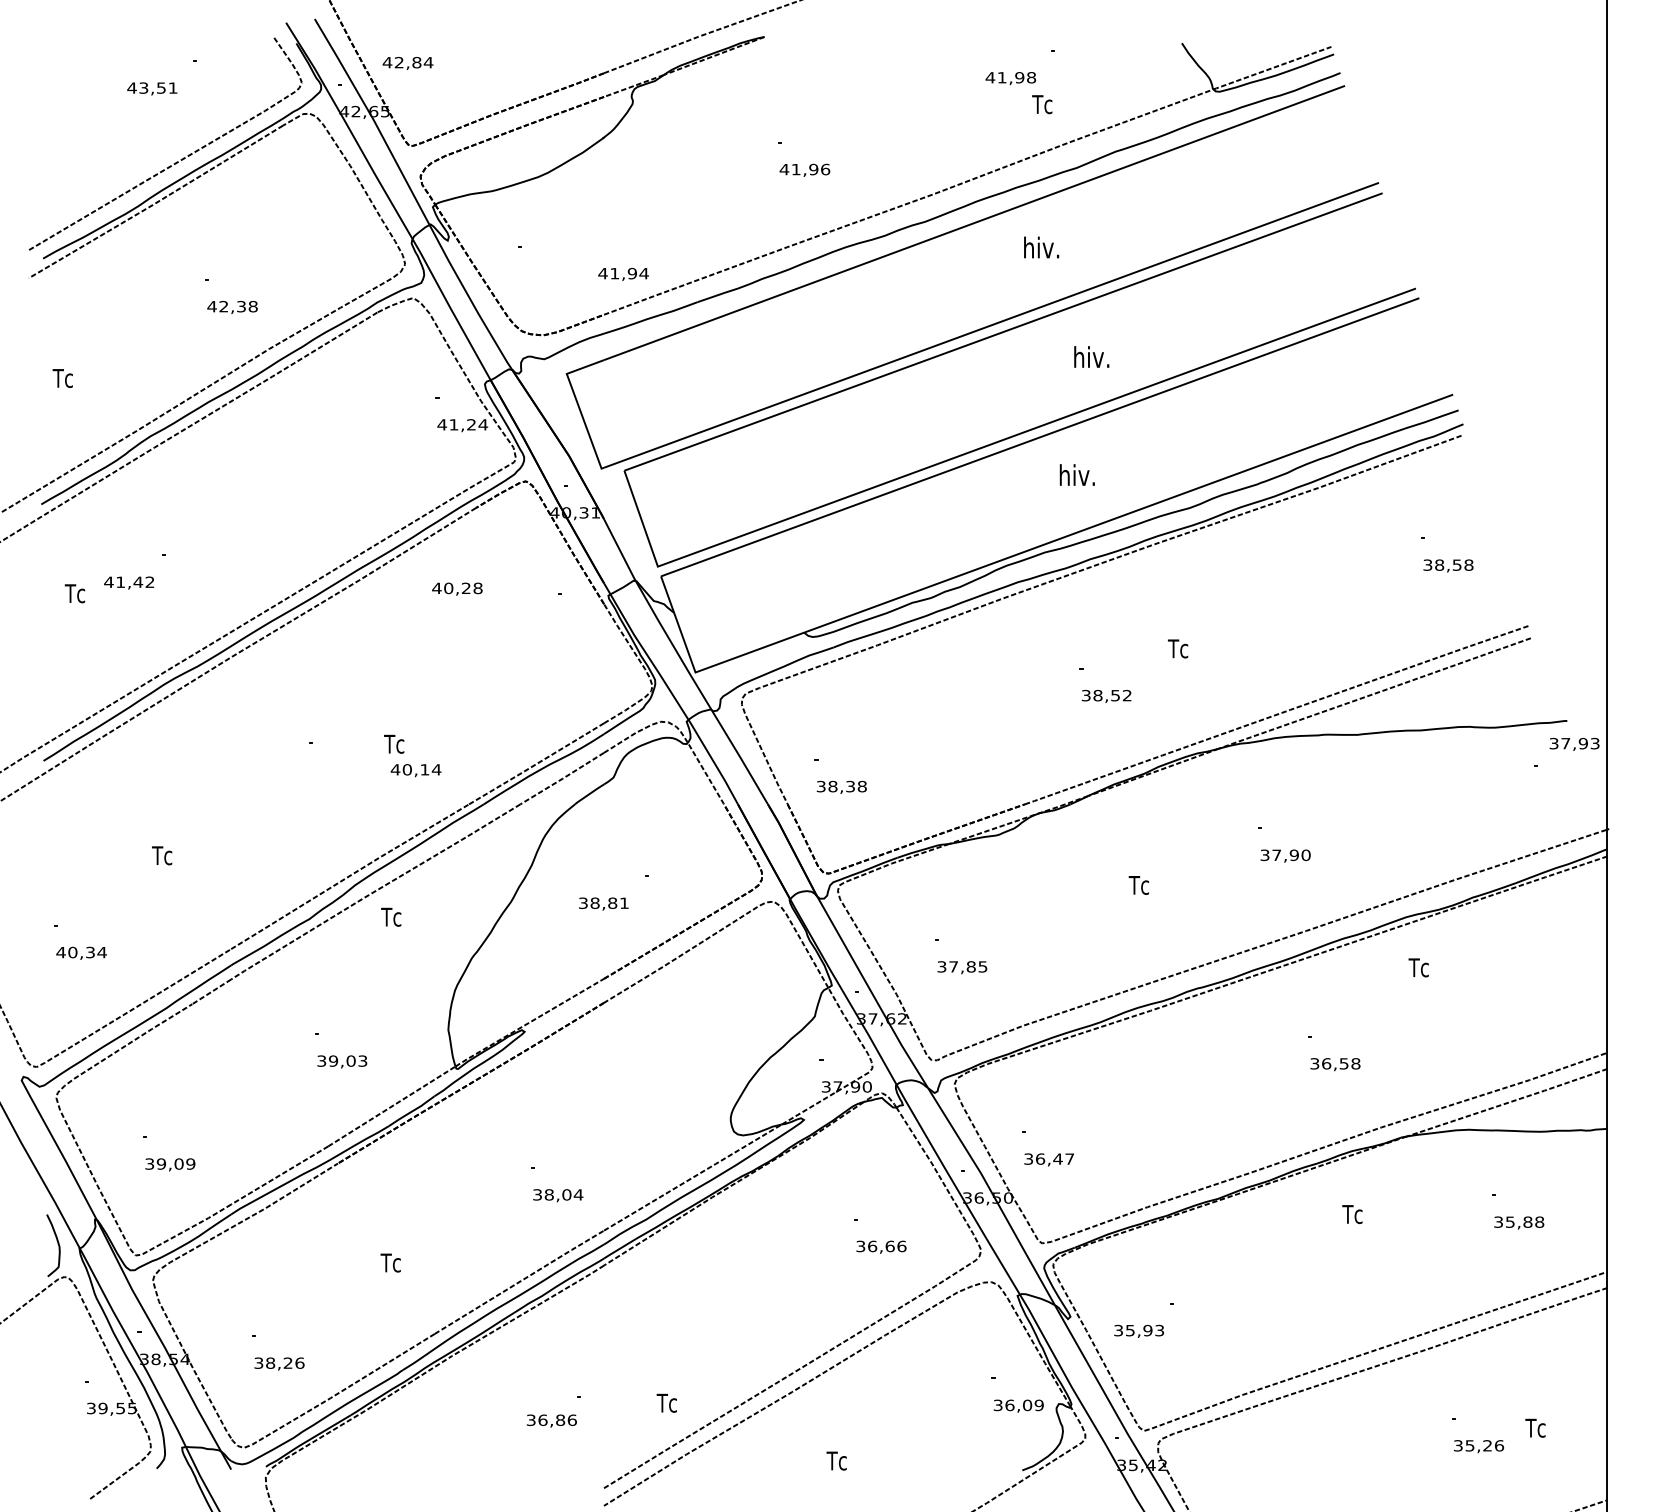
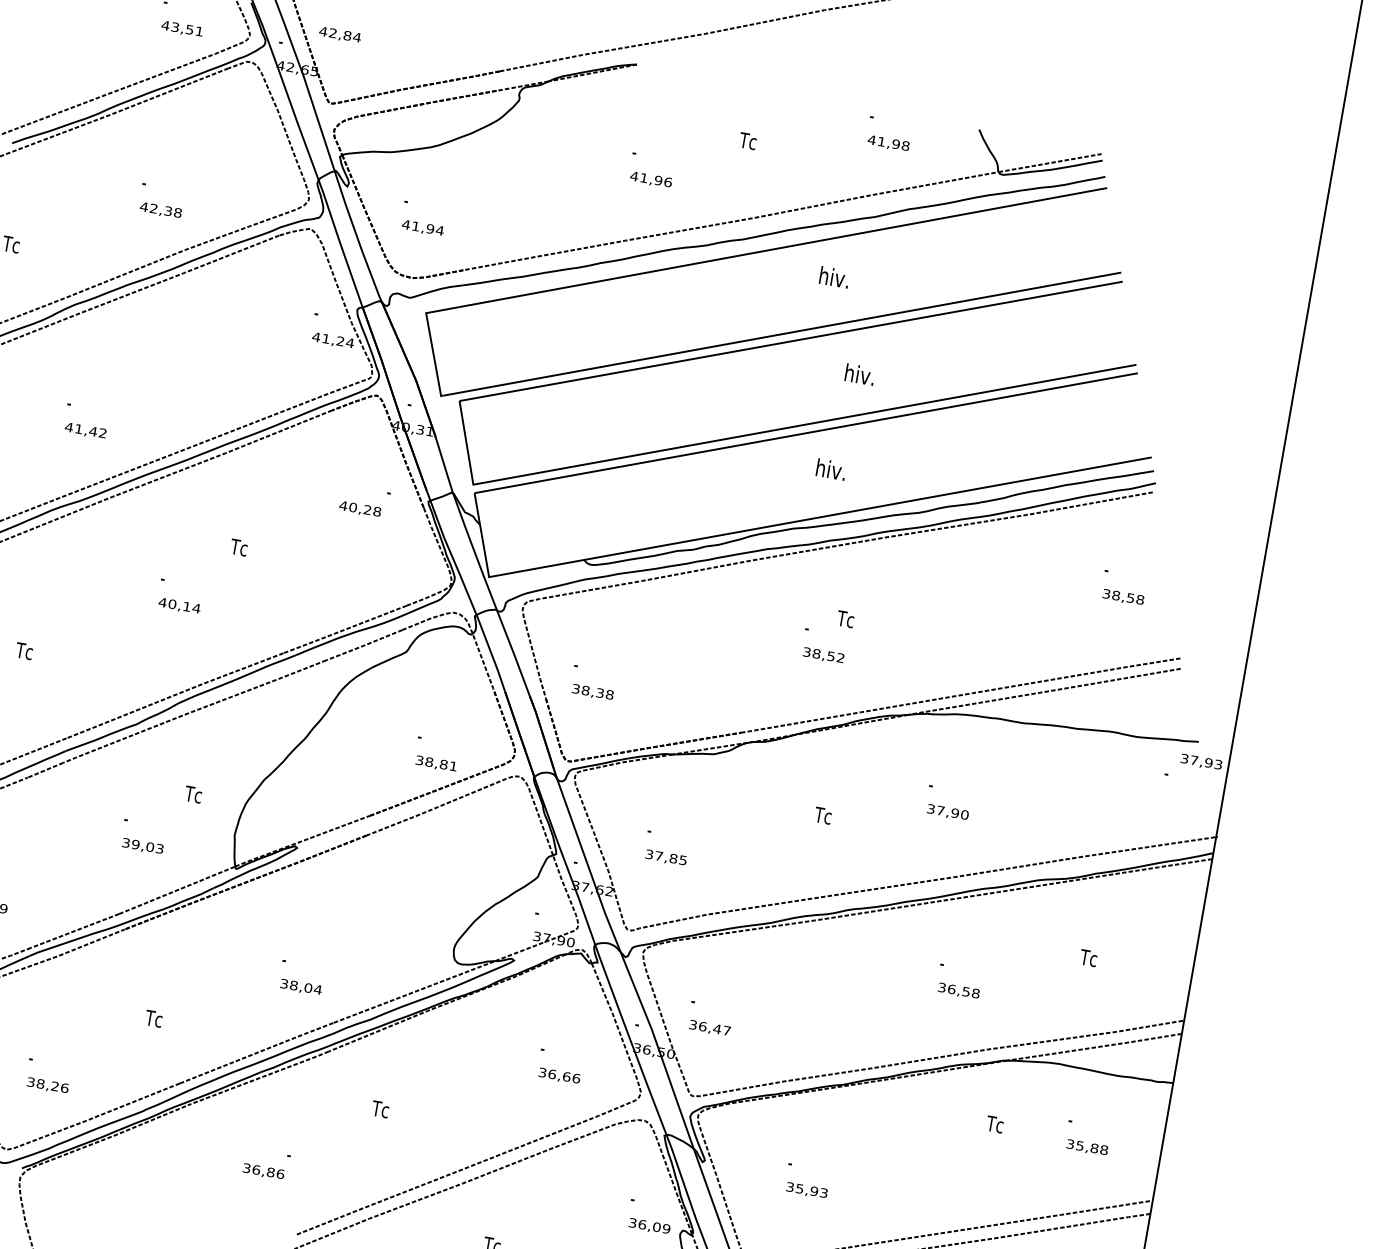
text: (1010, 78) -> (888, 143), moved
text: (152, 88) -> (182, 28), moved
text: (1042, 104) -> (748, 141), moved
text: (623, 273) -> (423, 227), moved
text: (129, 582) -> (86, 430), moved
text: (457, 588) -> (360, 508), moved
text: (1178, 648) -> (846, 619), moved
text: (394, 743) -> (239, 547), moved
text: (415, 770) -> (179, 606), moved
text: (603, 903) -> (436, 763), moved
text: (391, 916) -> (193, 794), moved
text: (1418, 967) -> (1088, 957), moved
text: (1352, 1214) -> (995, 1124), moved
text: (1138, 1330) -> (806, 1189), moved
text: (666, 1402) -> (380, 1108), moved

